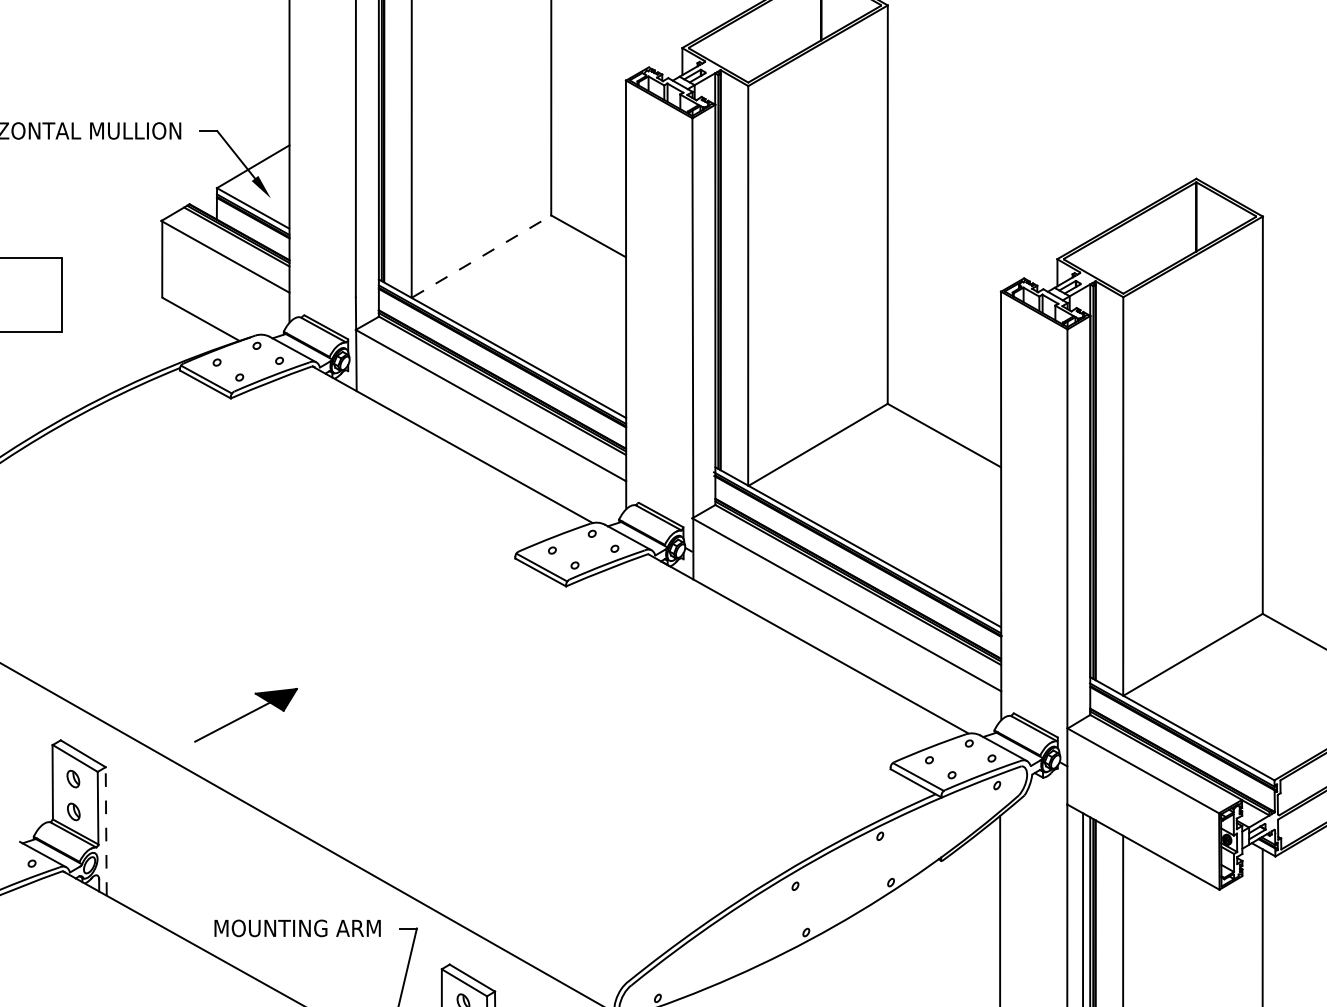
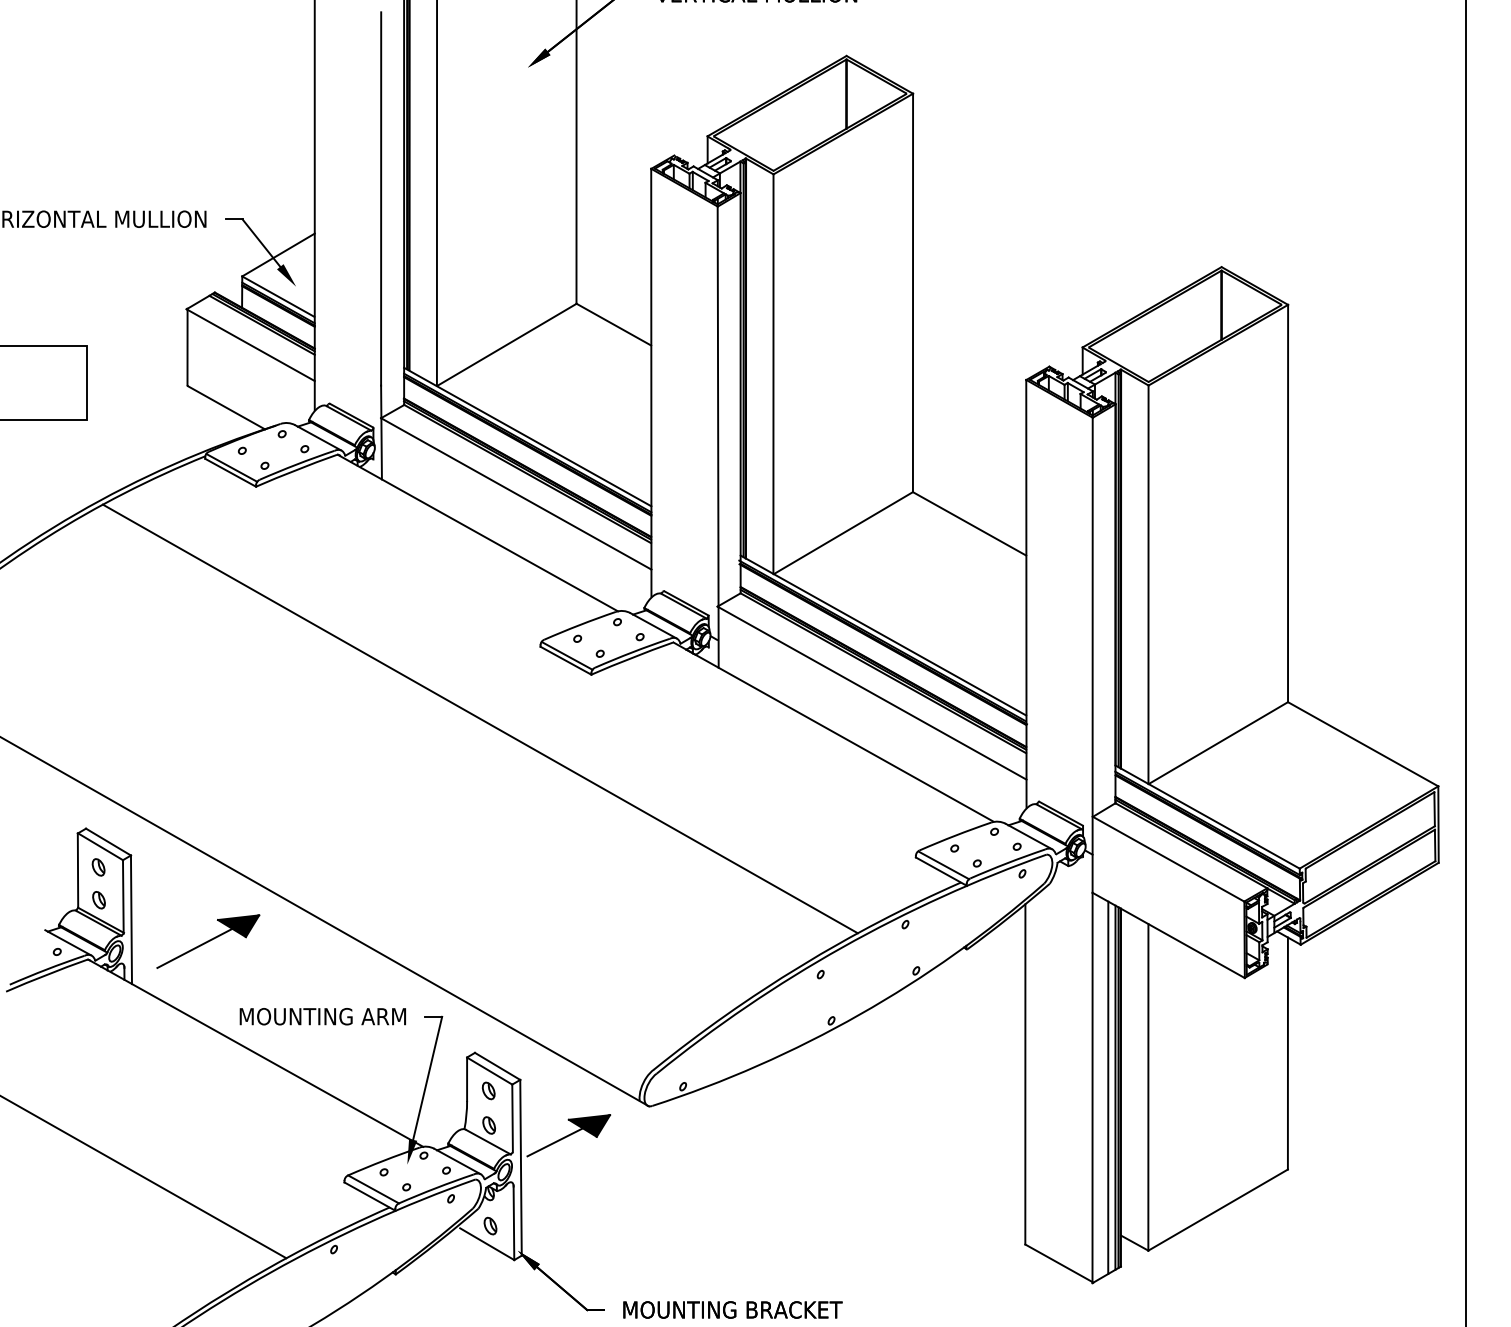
line: (482, 256) -> (507, 344), dashed -> solid
line: (454, 630) -> (479, 718), added
part: (246, 715) -> (208, 941), moved
line: (106, 831) -> (131, 919), dashed -> solid

